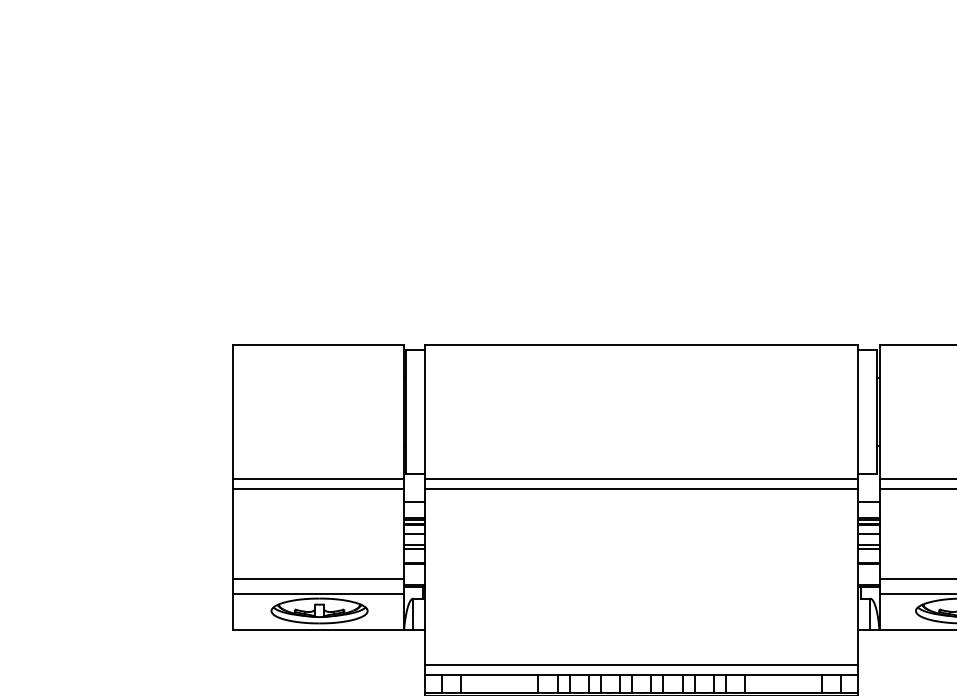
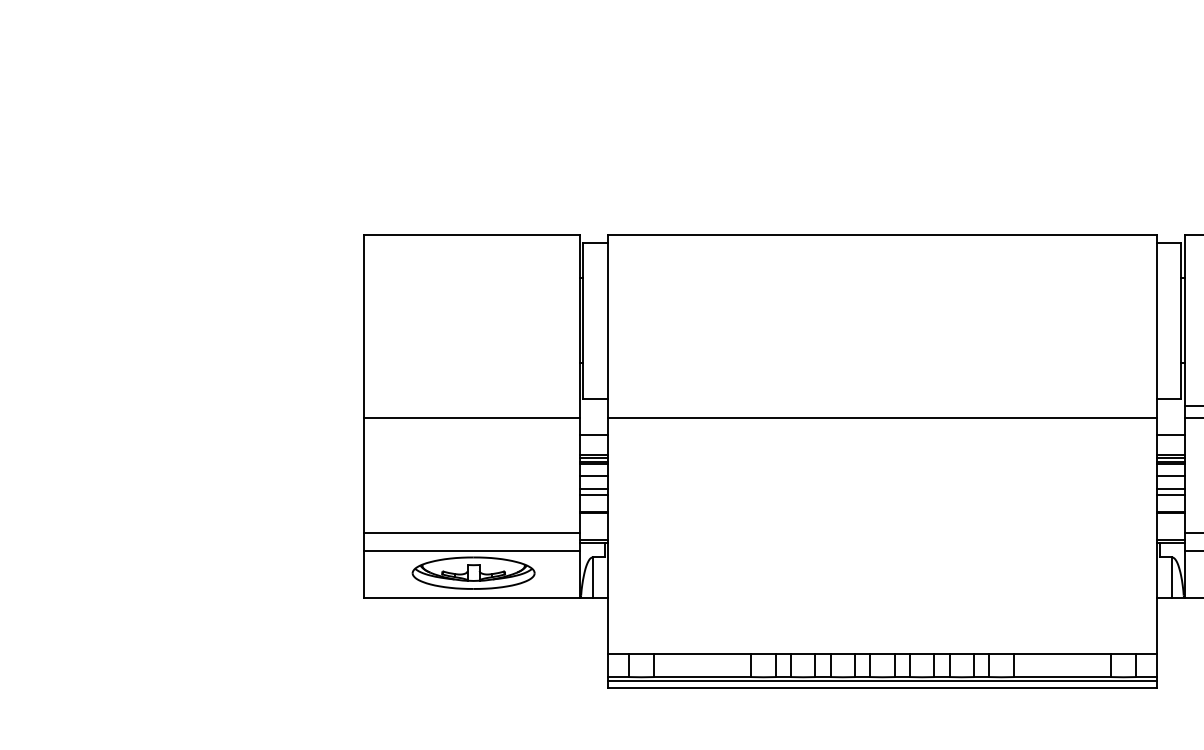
line: (318, 479) -> (472, 406), removed
line: (641, 479) -> (882, 406), removed
line: (641, 664) -> (882, 641), removed

